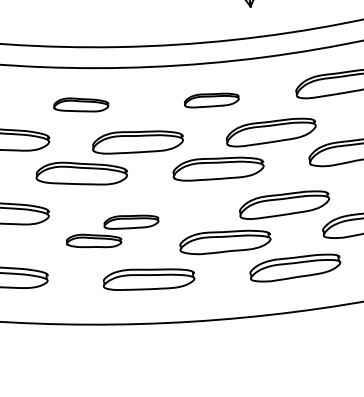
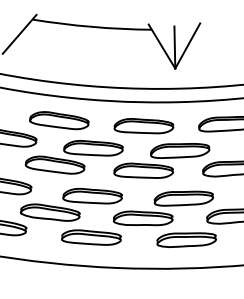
part: (211, 100) -> (143, 126), size x1.67
part: (81, 104) -> (59, 120), size x1.67
part: (111, 231) -> (70, 204), size x1.67

